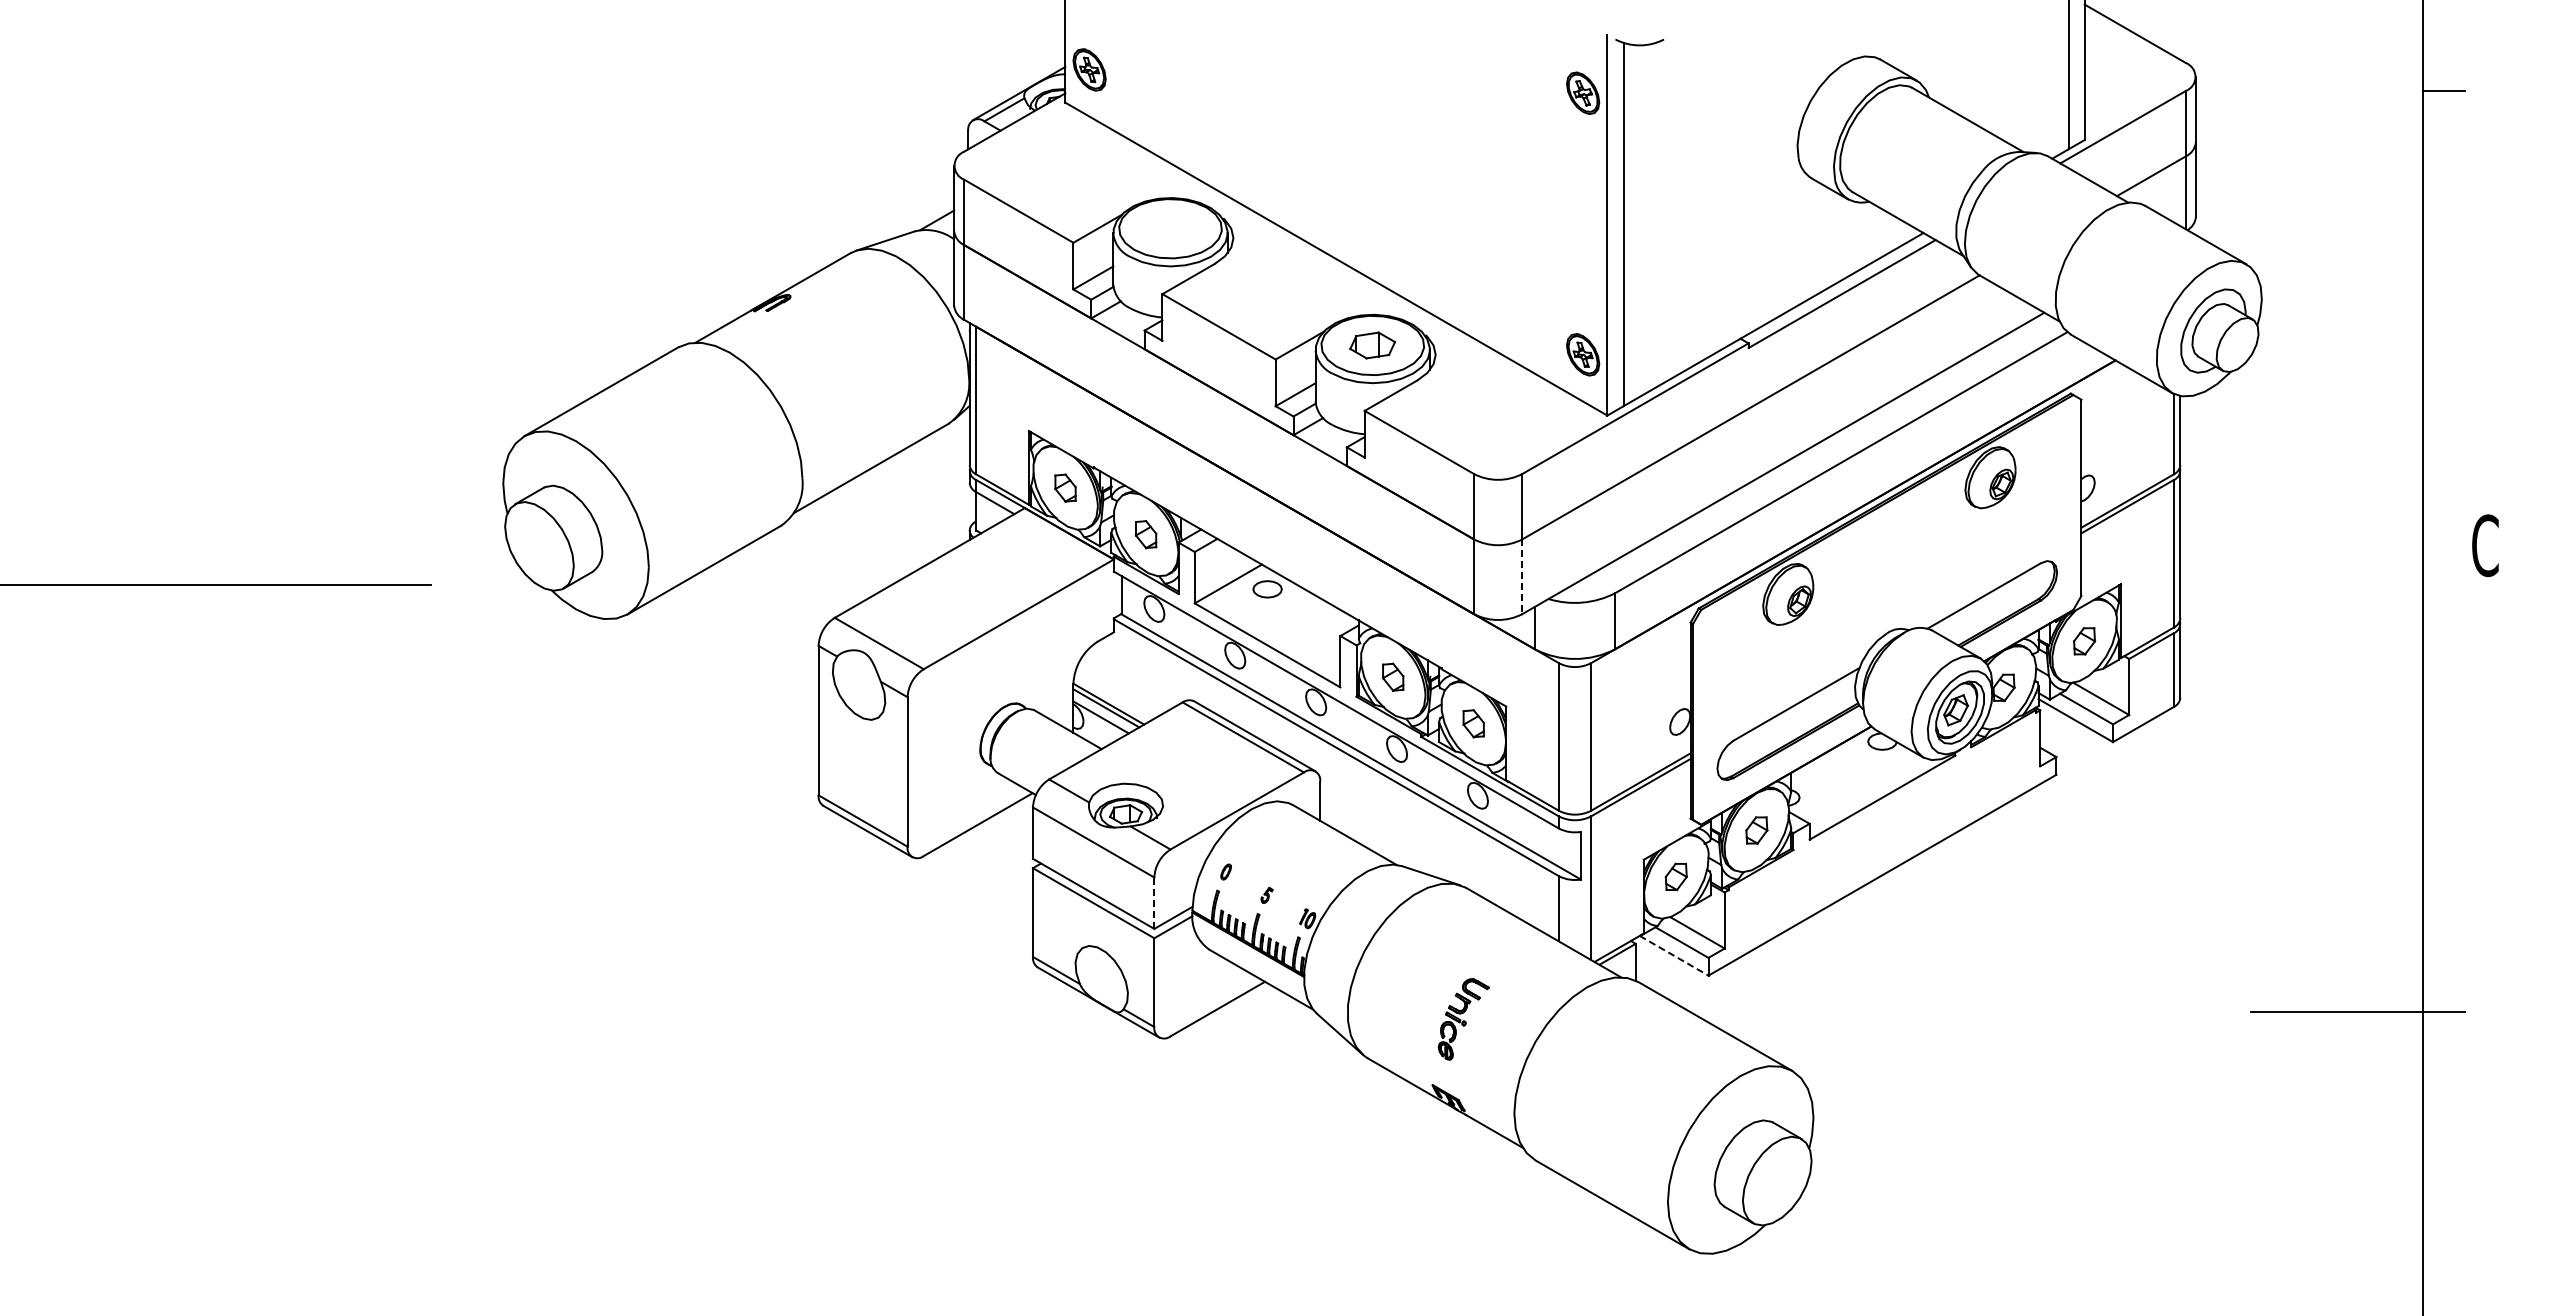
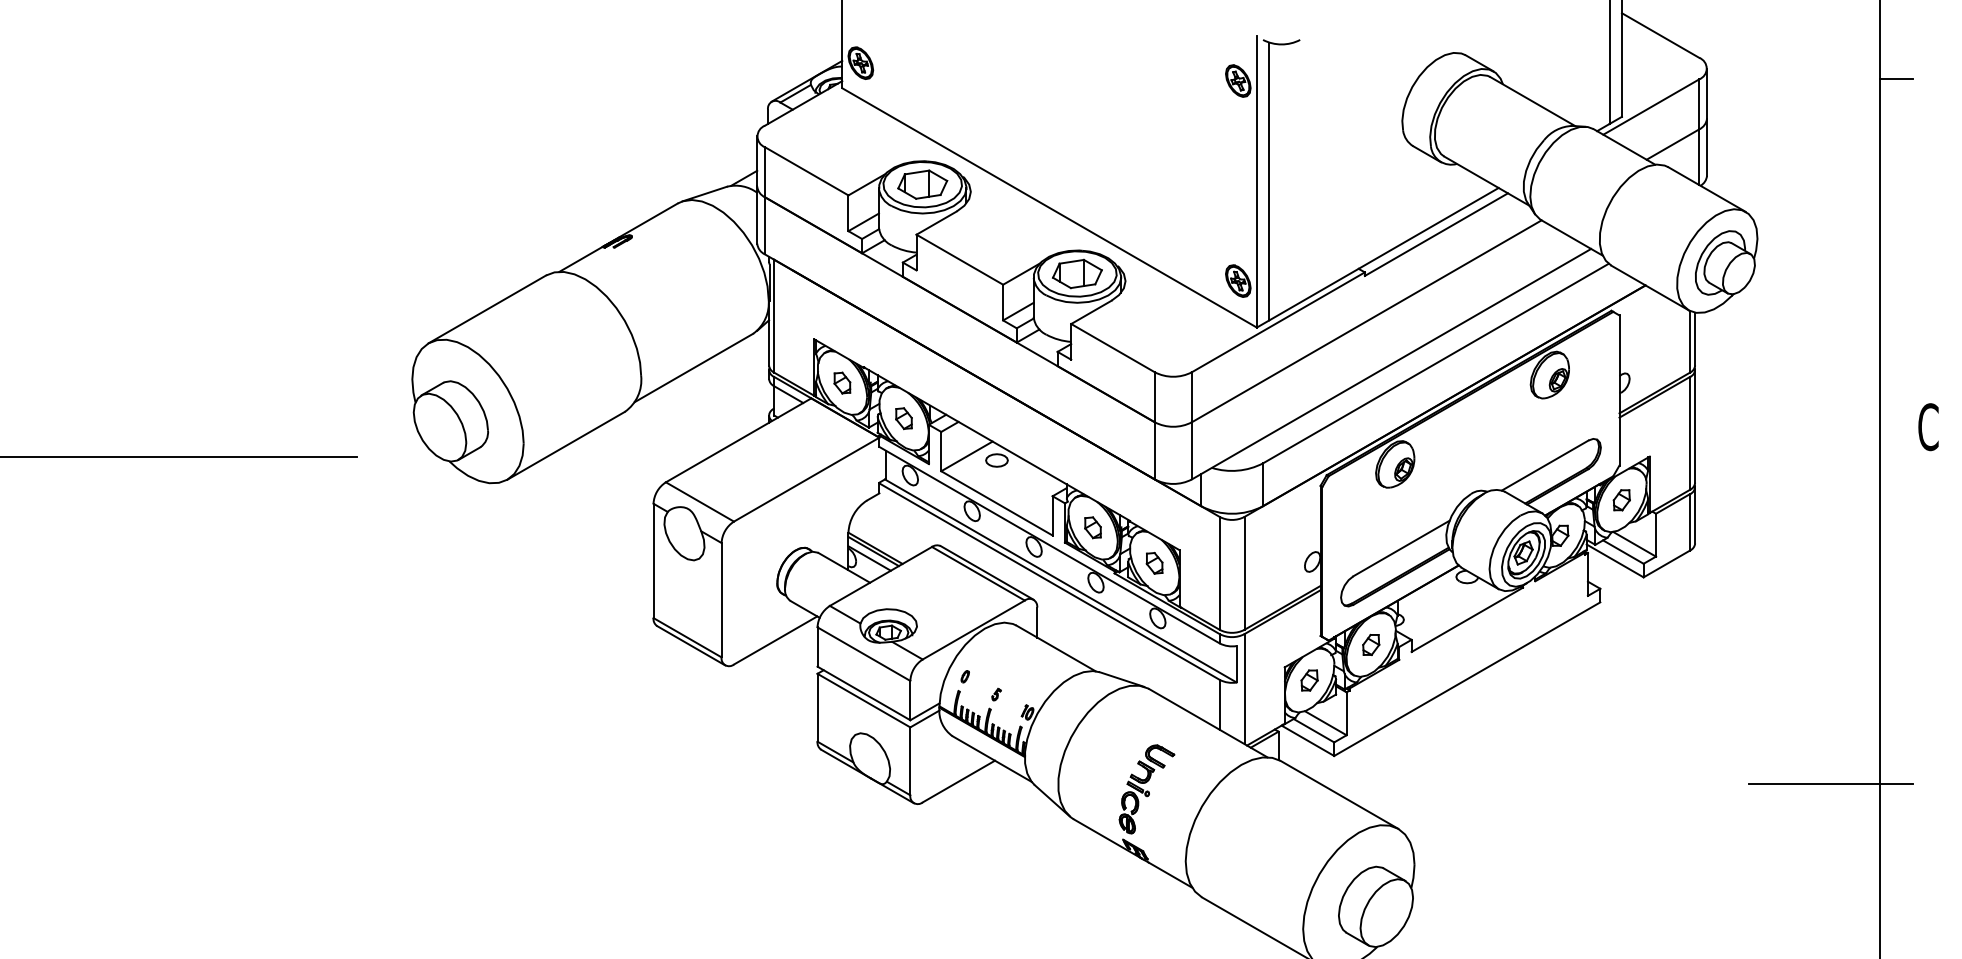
part: (1170, 228) -> (922, 184), added
part: (1372, 345) -> (1077, 273), size x1.43
line: (1522, 577) -> (1191, 451), dashed -> solid
line: (1154, 903) -> (910, 700), dashed -> solid
line: (1674, 955) -> (1308, 740), dashed -> solid
part: (1463, 1019) -> (1146, 789), size x1.43

